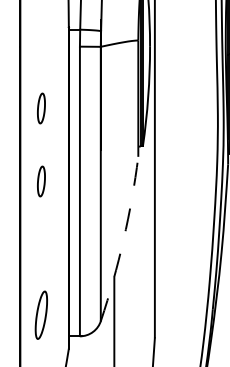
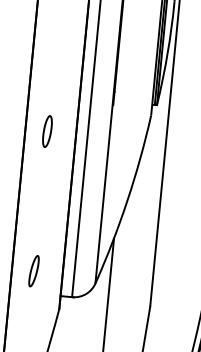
part: (41, 108) -> (54, 55), removed
arc: (123, 239) -> (127, 200), dashed -> solid
part: (41, 314) -> (34, 270), size x0.62

